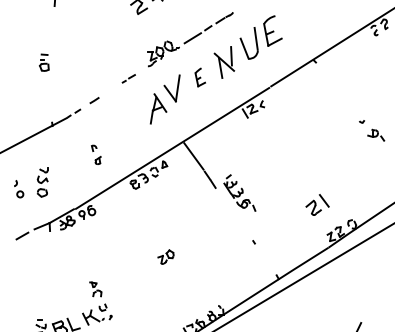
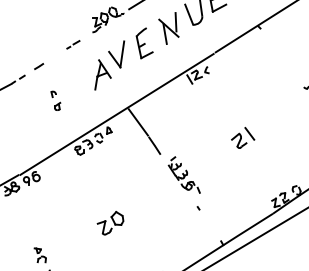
part: (200, 77) -> (145, 43), size x1.67
part: (96, 154) -> (56, 100), moved
part: (239, 192) -> (184, 174), moved
part: (317, 204) -> (243, 137), moved
part: (165, 256) -> (110, 222), size x1.67

